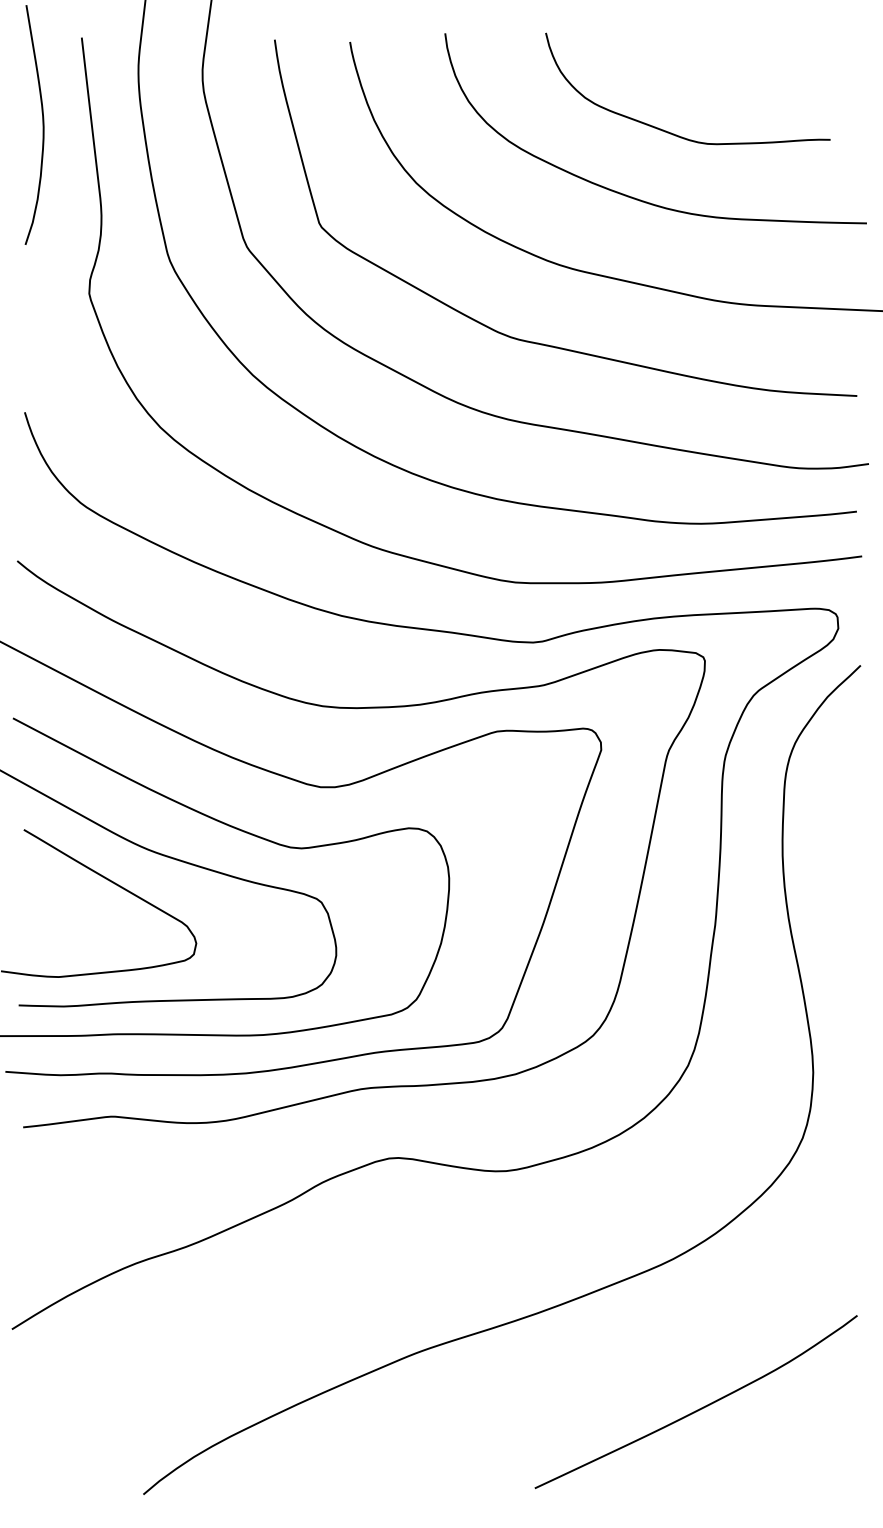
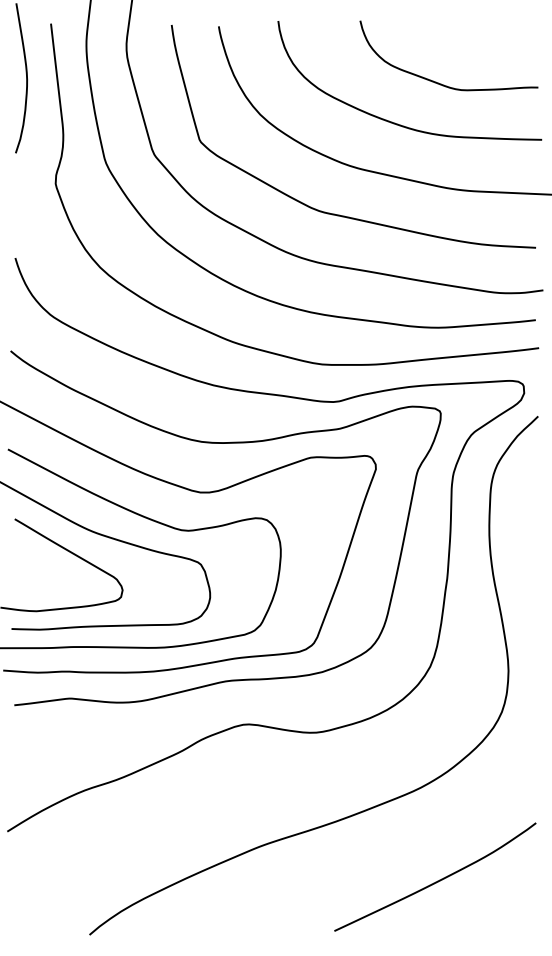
curve: (667, 130) -> (436, 81), moved

